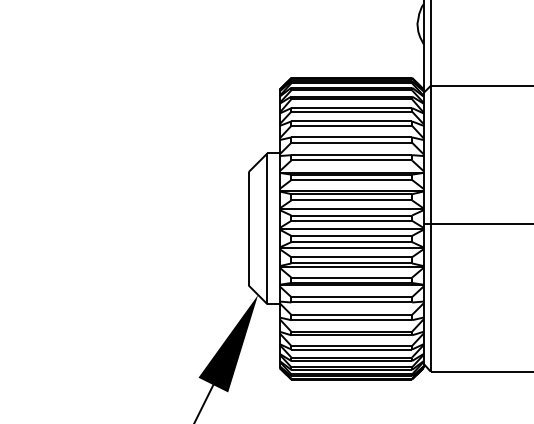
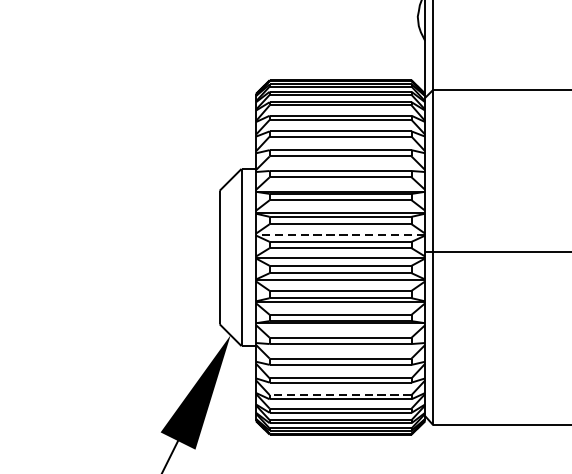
line: (351, 209) -> (340, 234), solid -> dashed
line: (351, 345) -> (340, 394), solid -> dashed

